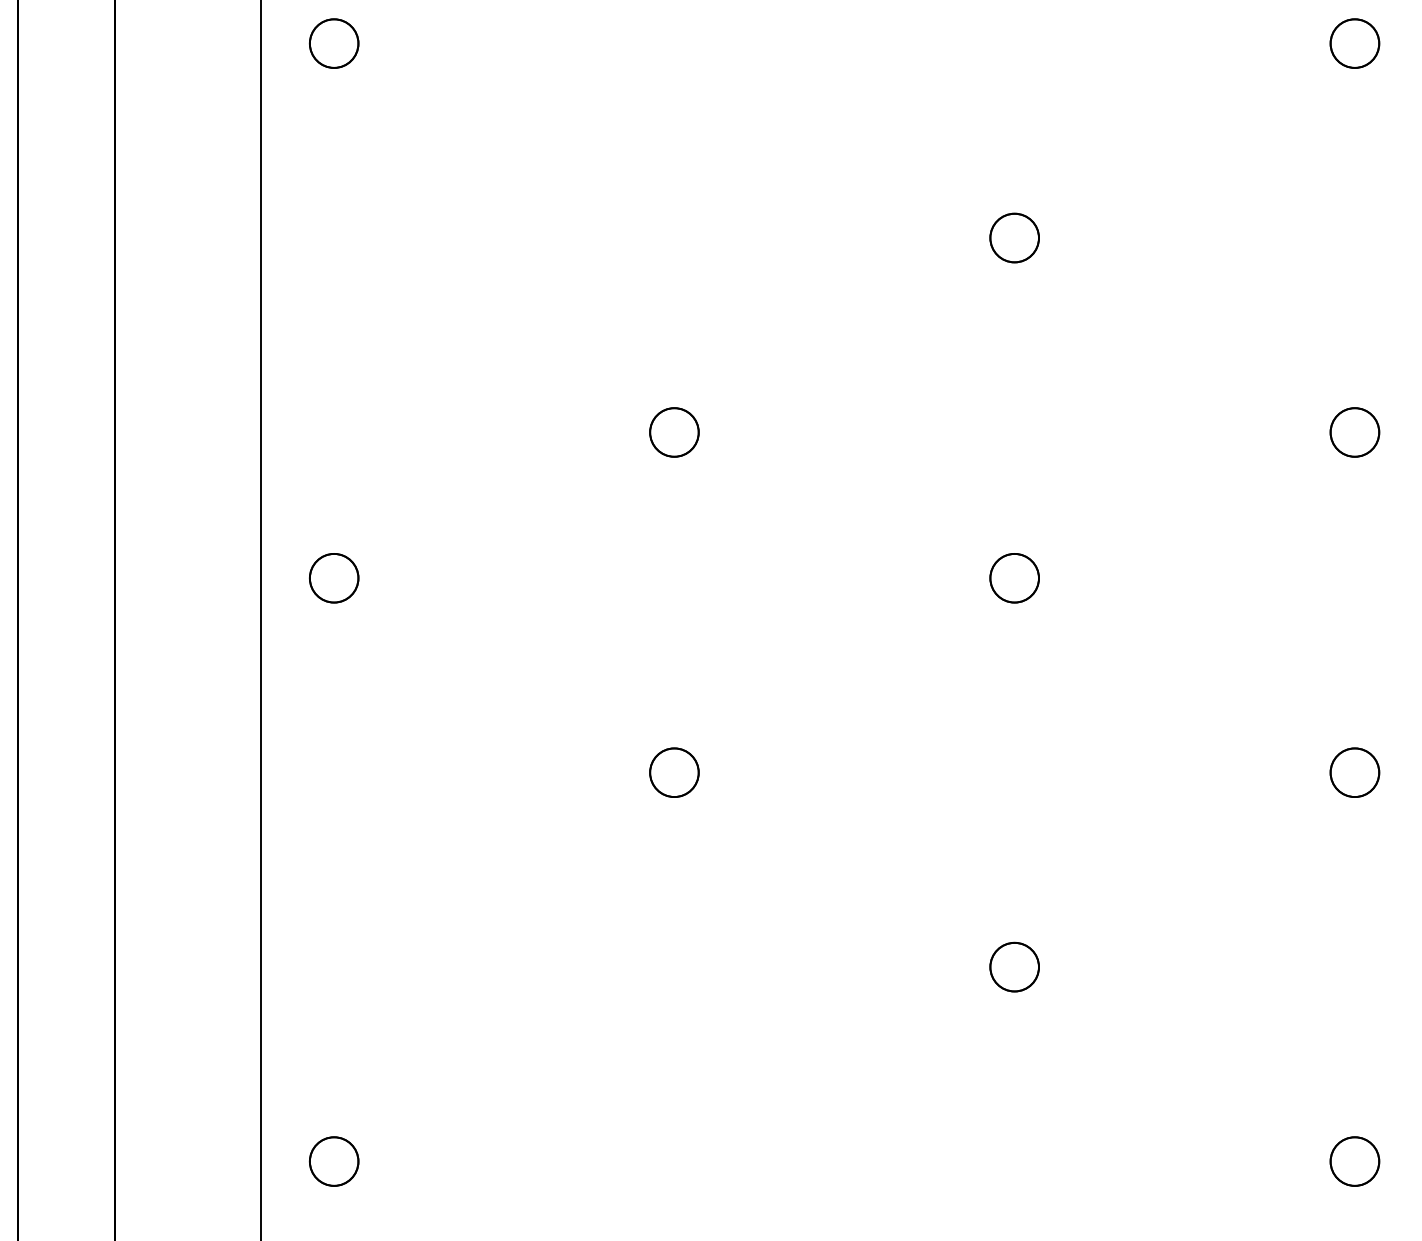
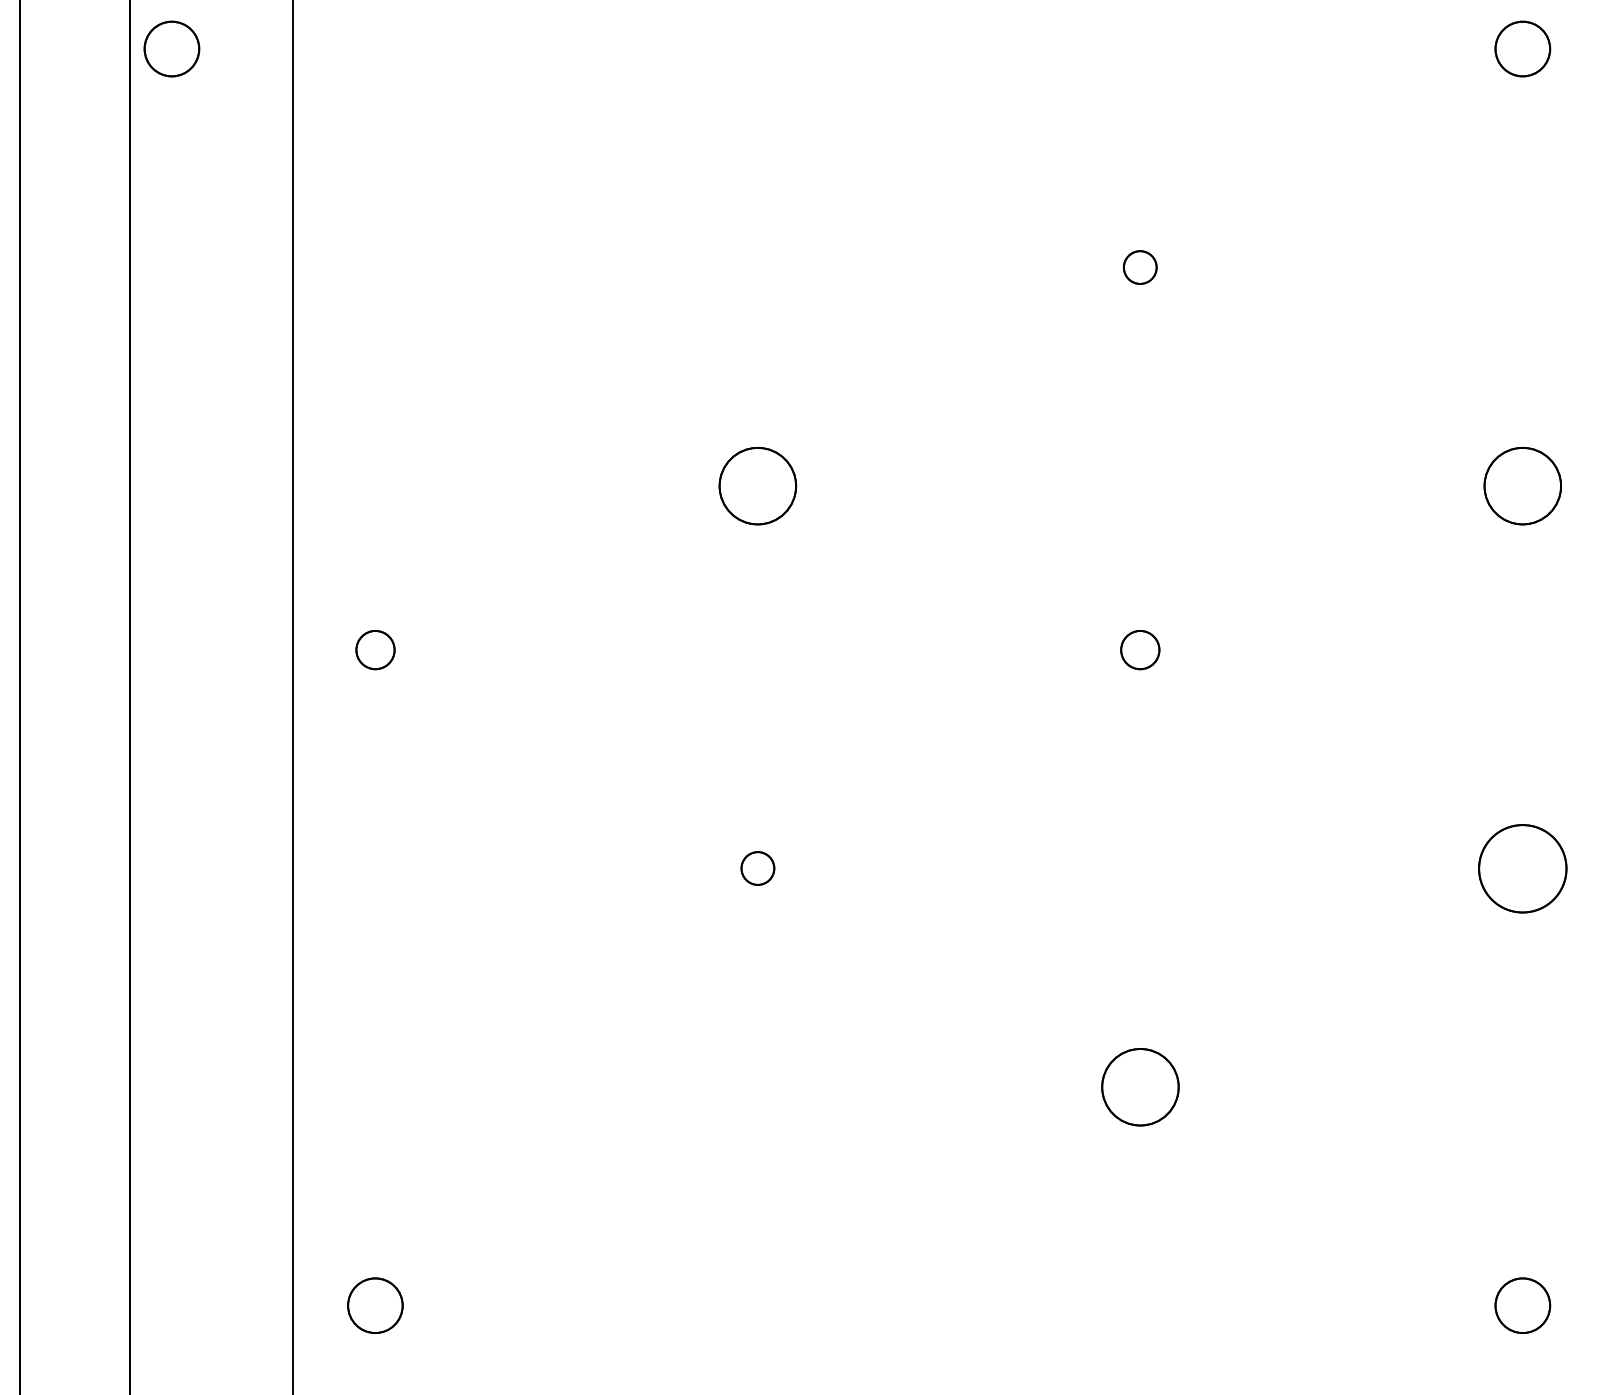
part: (334, 43) -> (172, 48), moved
part: (1014, 237) -> (1140, 266), size x0.6
part: (674, 432) -> (757, 486), size x1.4
part: (1354, 432) -> (1522, 486), size x1.4
part: (334, 578) -> (375, 650), size x0.7
part: (1014, 578) -> (1140, 650), size x0.7
part: (674, 772) -> (757, 868), size x0.6
part: (1354, 772) -> (1522, 868), size x1.6
part: (1014, 966) -> (1140, 1086), size x1.4

